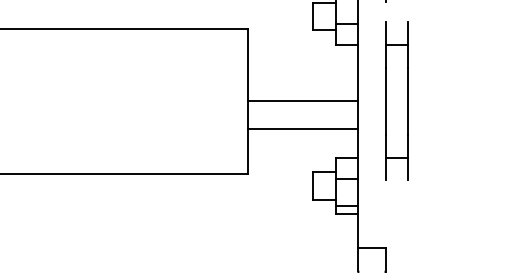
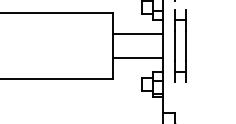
line: (302, 100) -> (137, 33), moved

